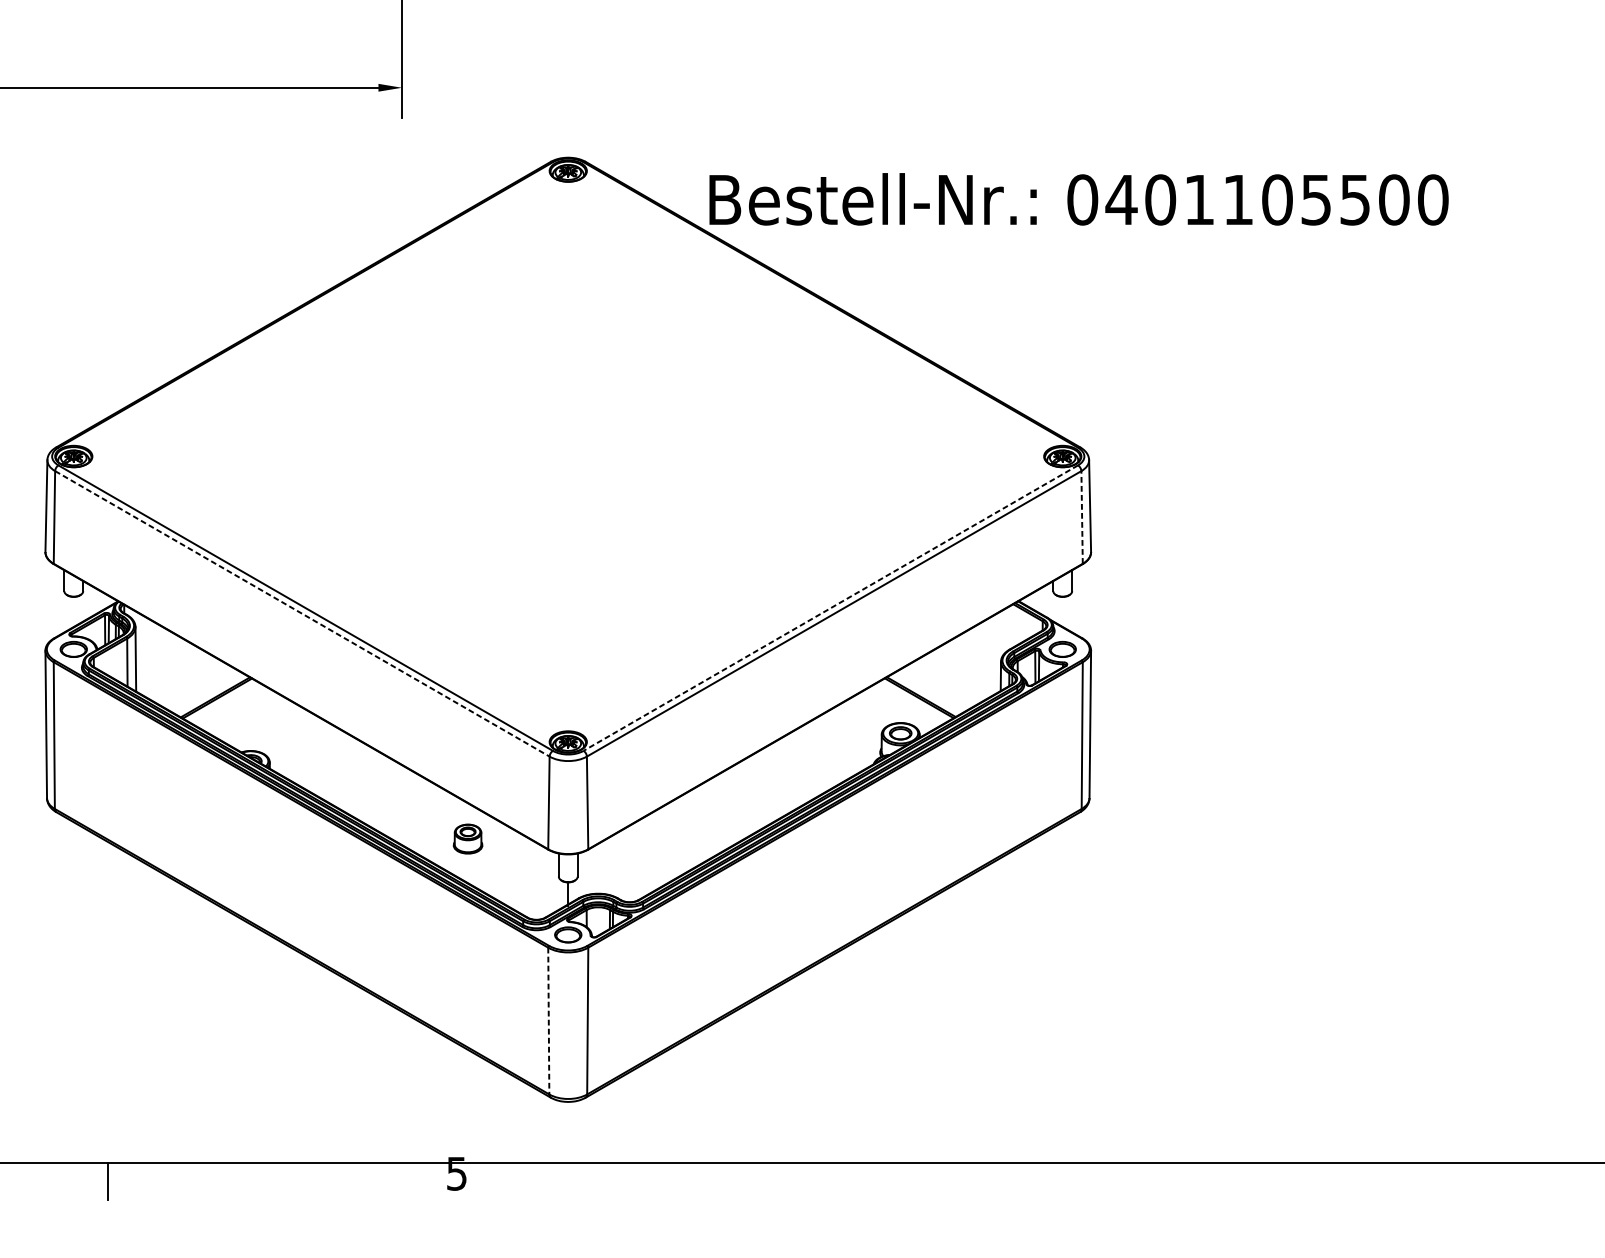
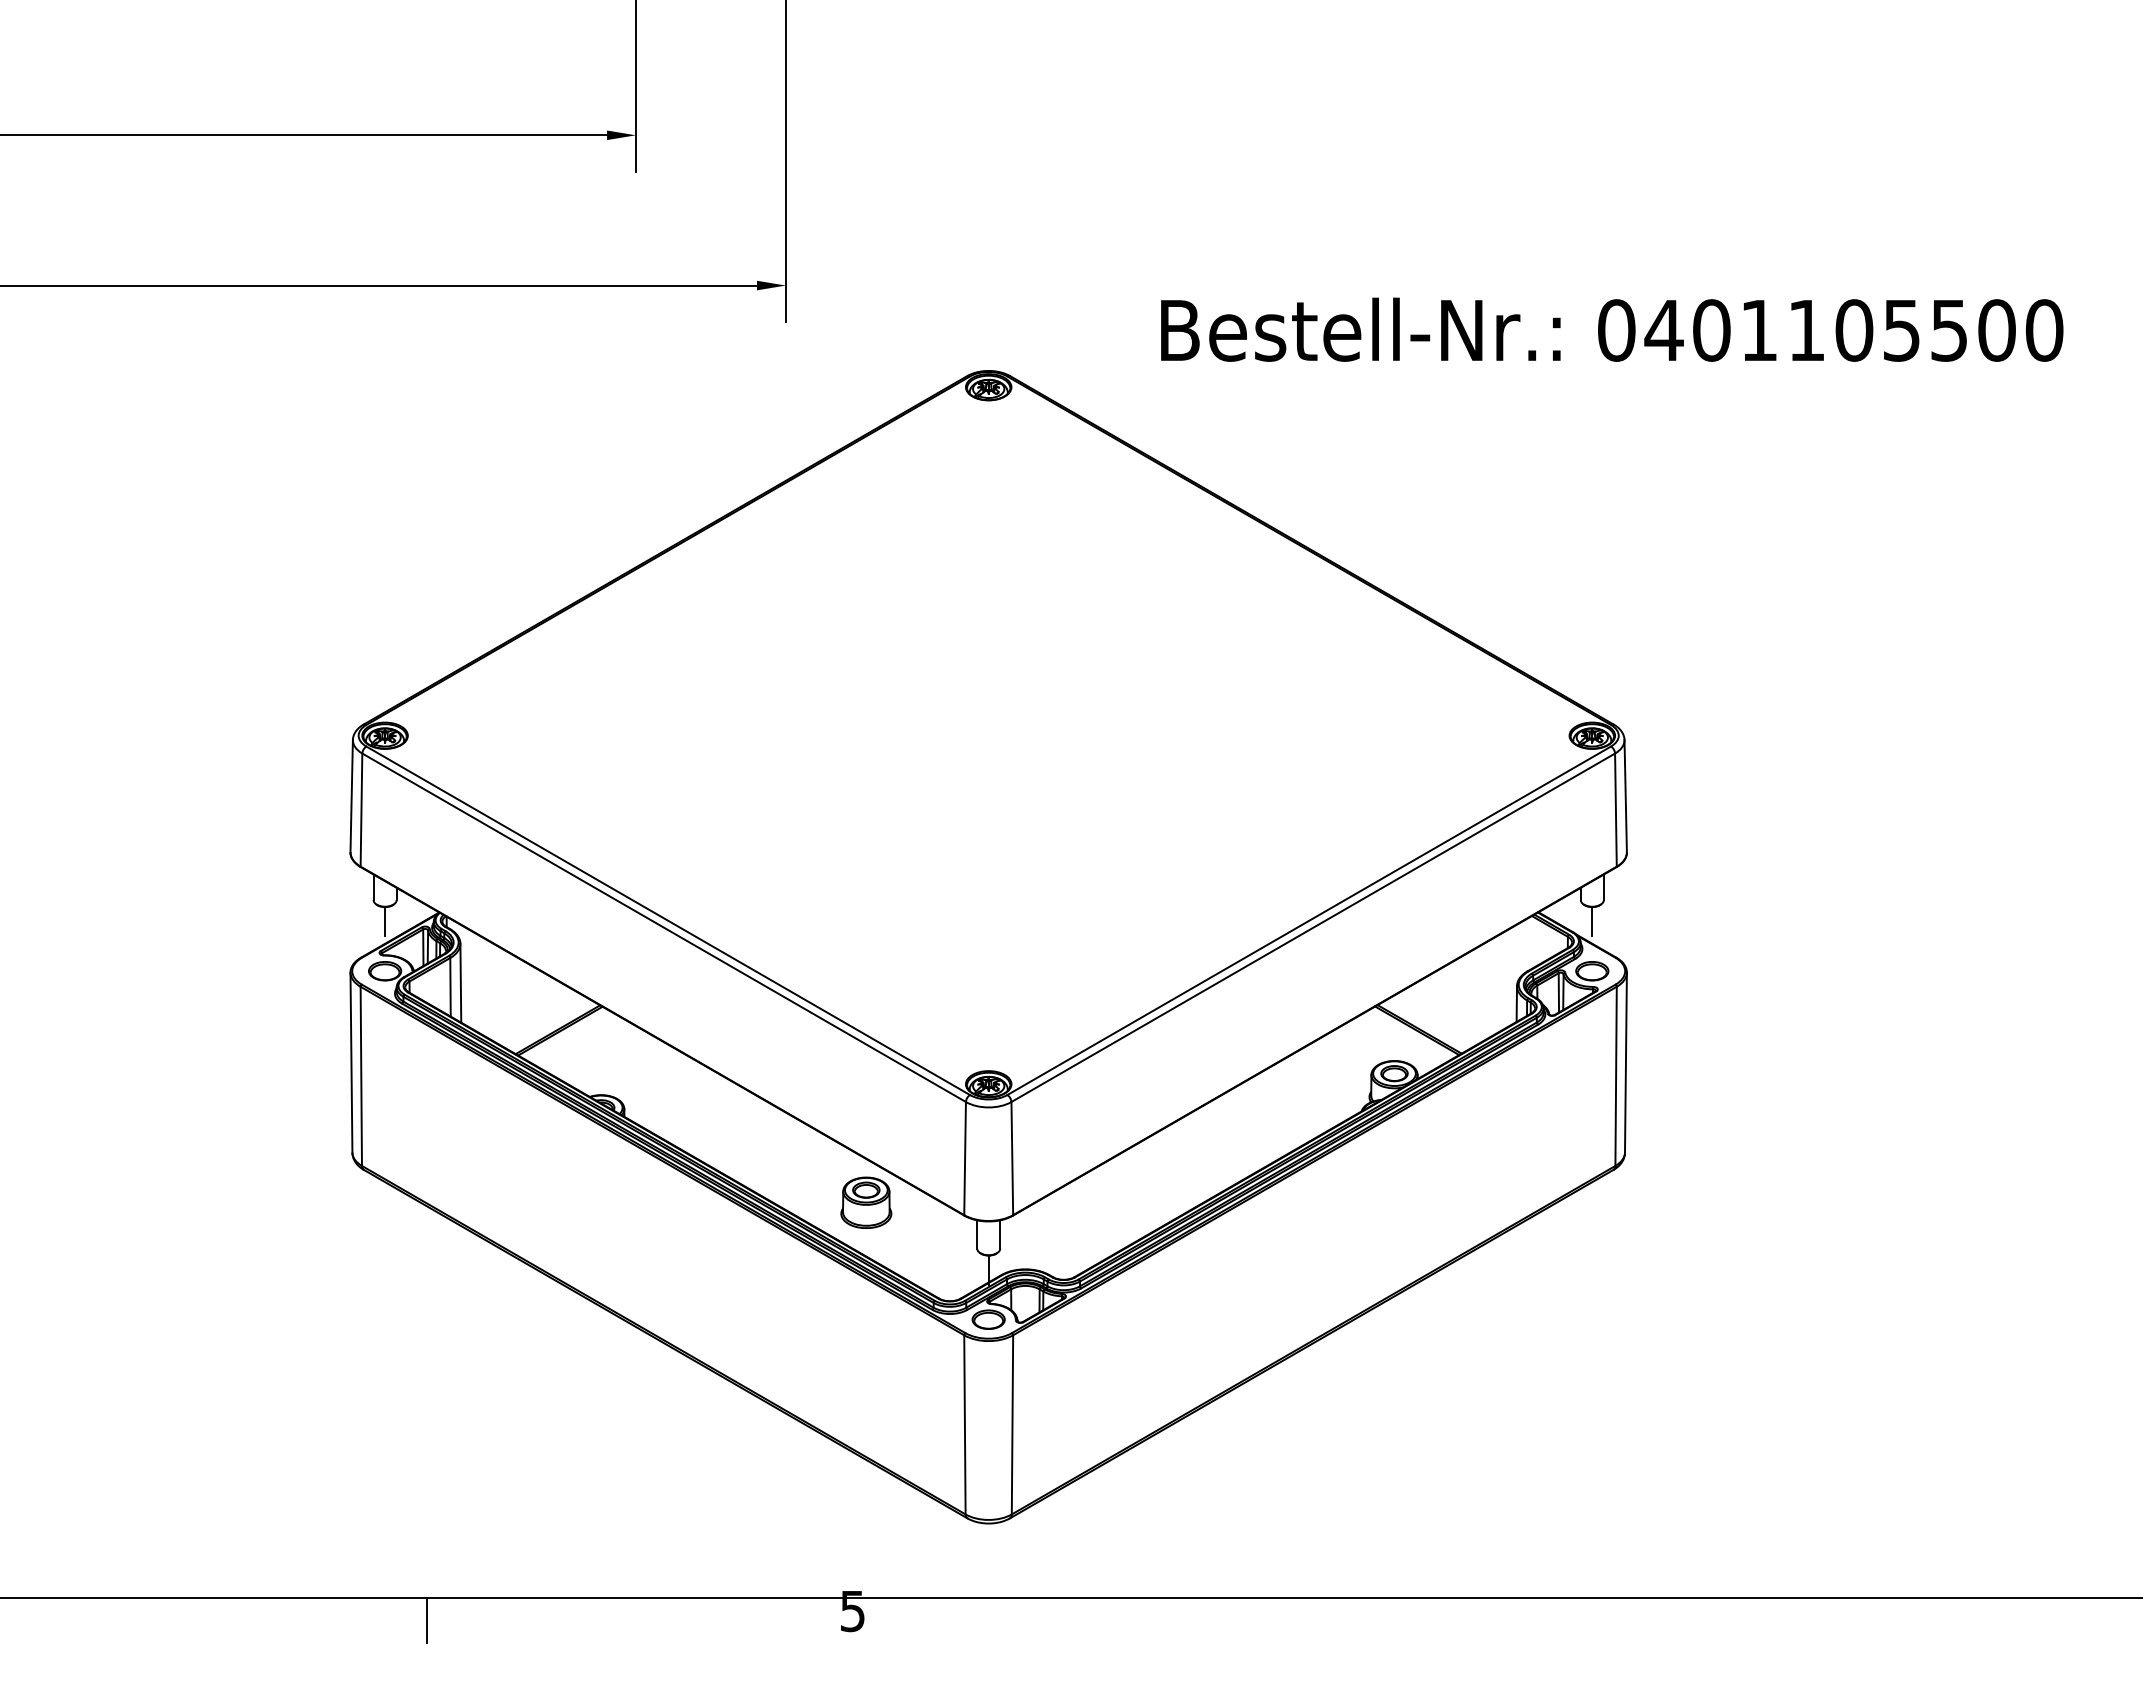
text: (1079, 199) -> (1612, 329), moved
line: (1081, 517) -> (1615, 810), dashed -> solid
line: (74, 608) -> (385, 921), added
line: (830, 608) -> (1308, 921), dashed -> solid
line: (1062, 608) -> (1592, 921), added
line: (302, 614) -> (664, 928), dashed -> solid
part: (468, 838) -> (866, 1202), size x1.43
line: (548, 1020) -> (964, 1424), dashed -> solid

